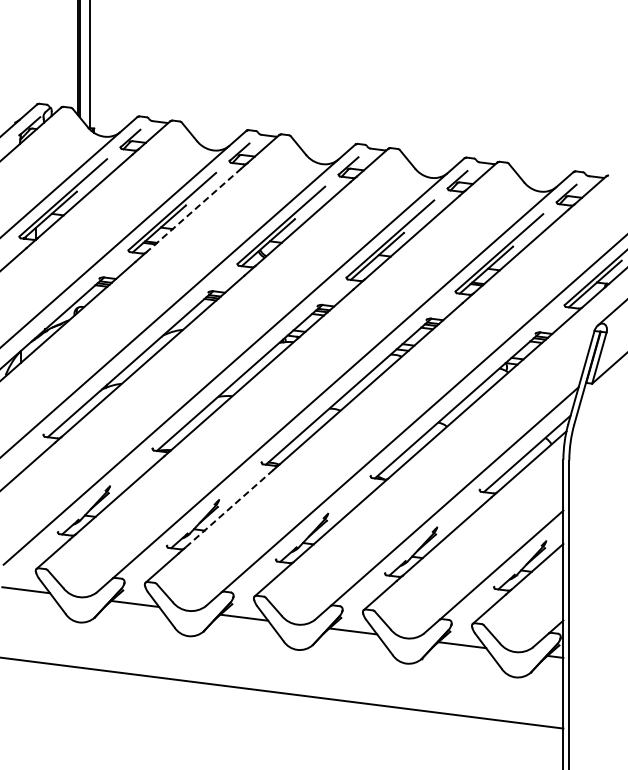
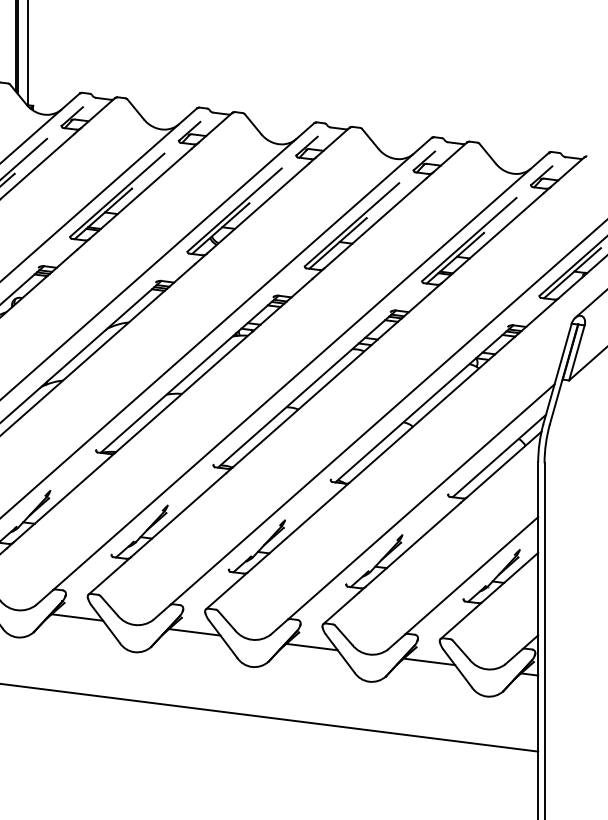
line: (193, 210) -> (140, 194), dashed -> solid
line: (229, 508) -> (178, 514), dashed -> solid

